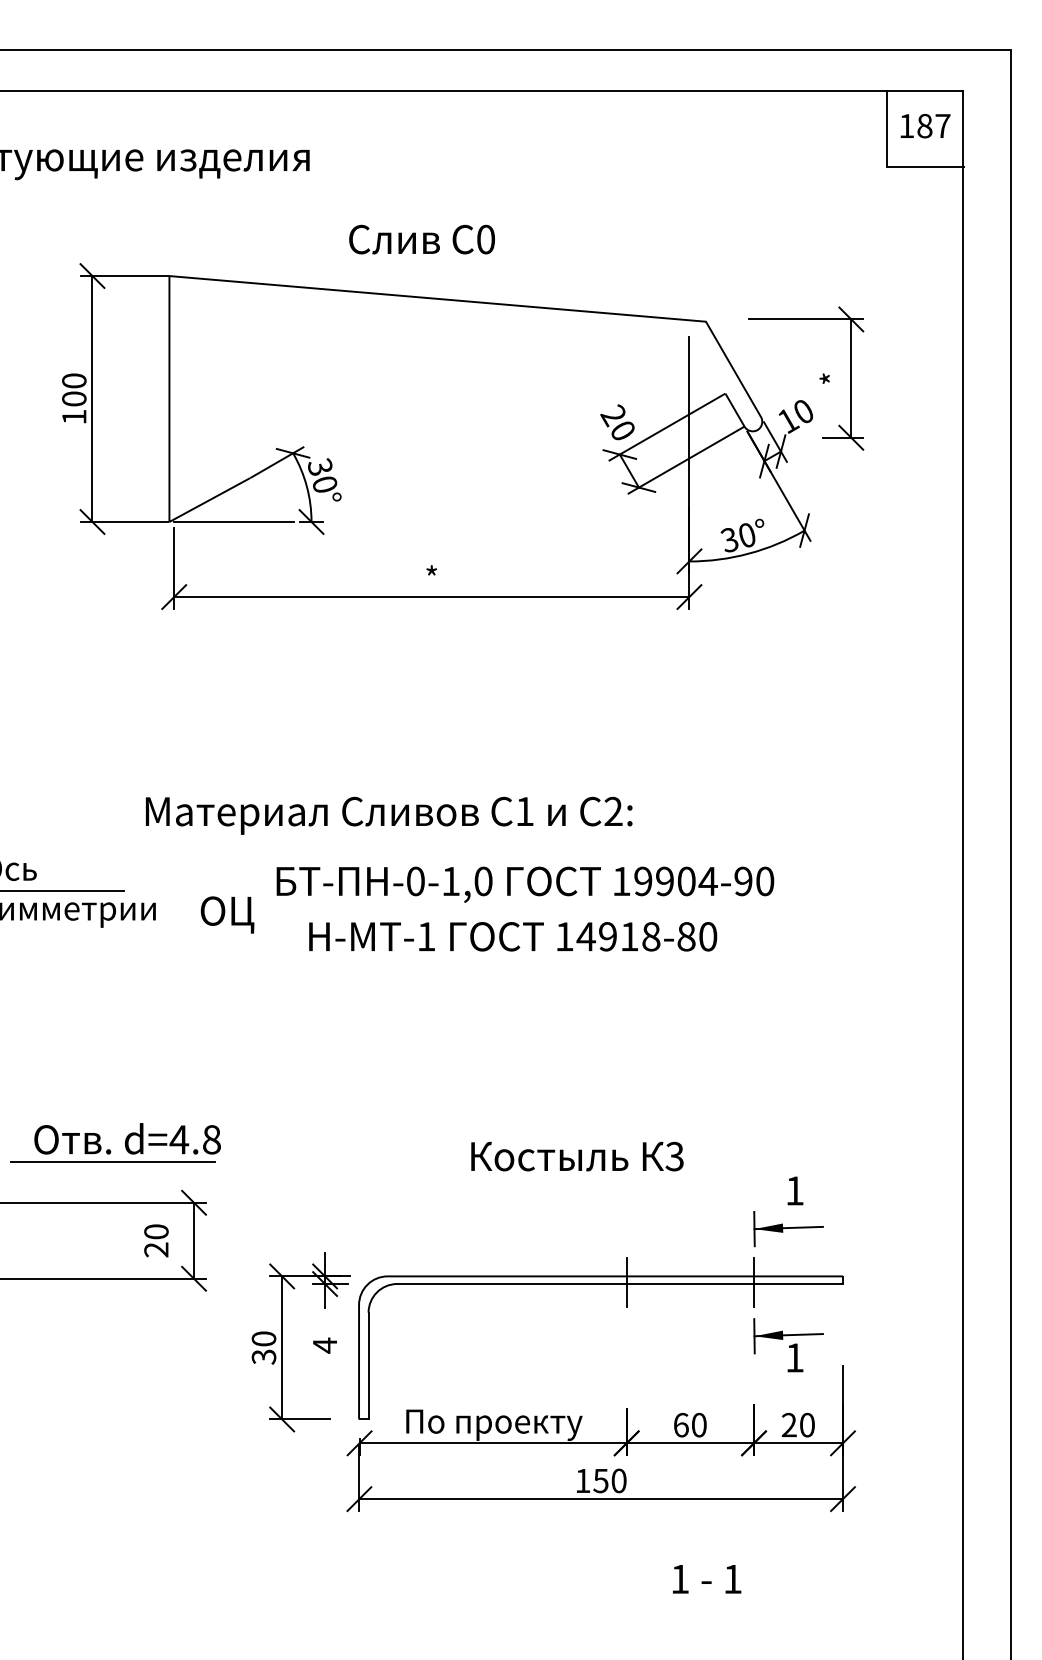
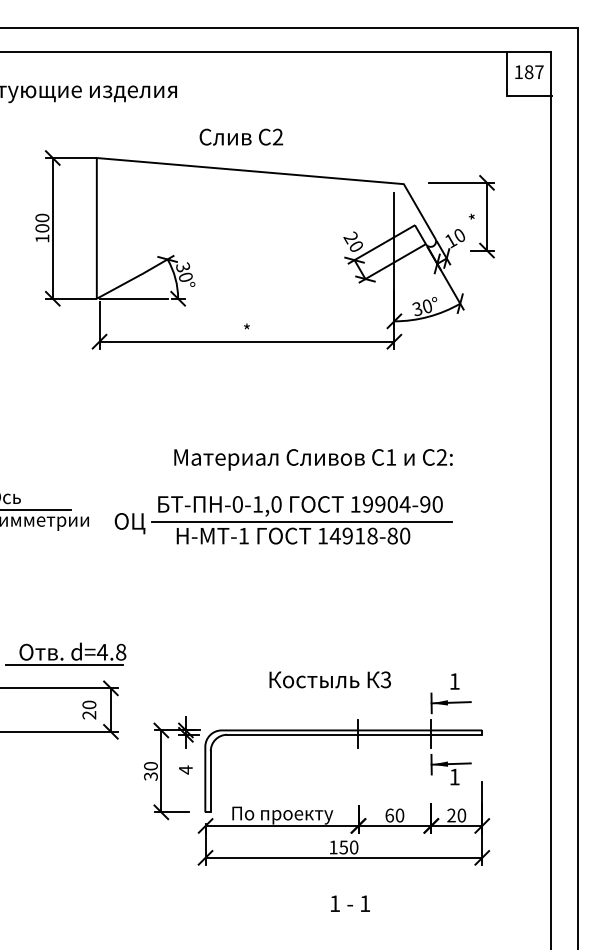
text: (485, 238) -> (277, 136), 0 -> 2
text: (389, 815) -> (313, 459), moved
line: (528, 911) -> (302, 521), added
text: (576, 1155) -> (329, 679), moved
text: (707, 1578) -> (350, 903), moved

